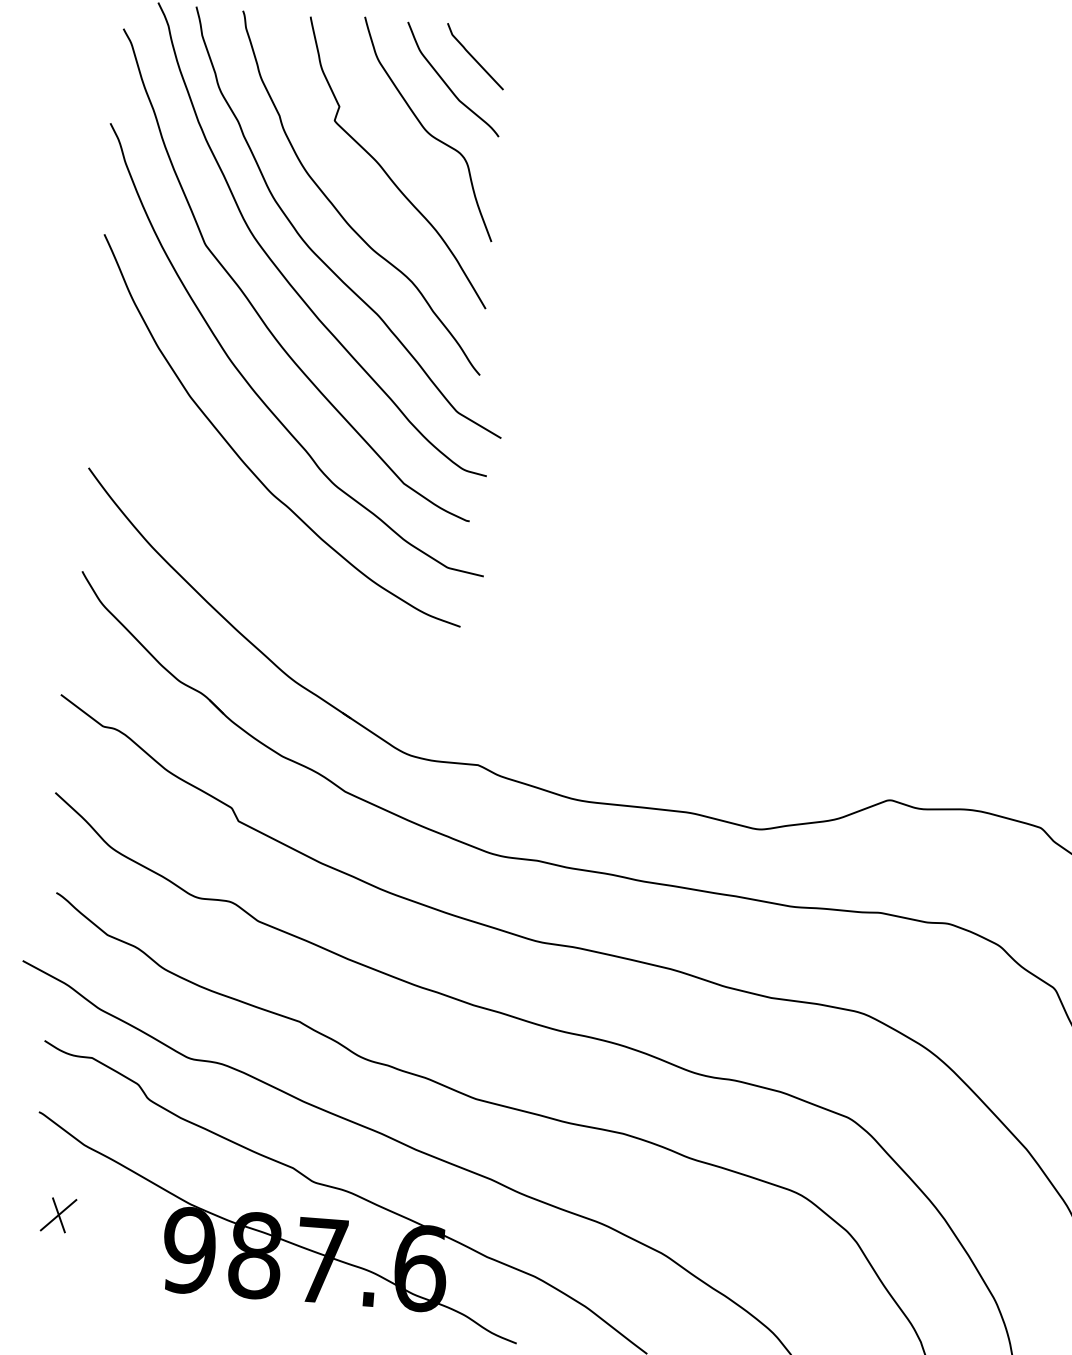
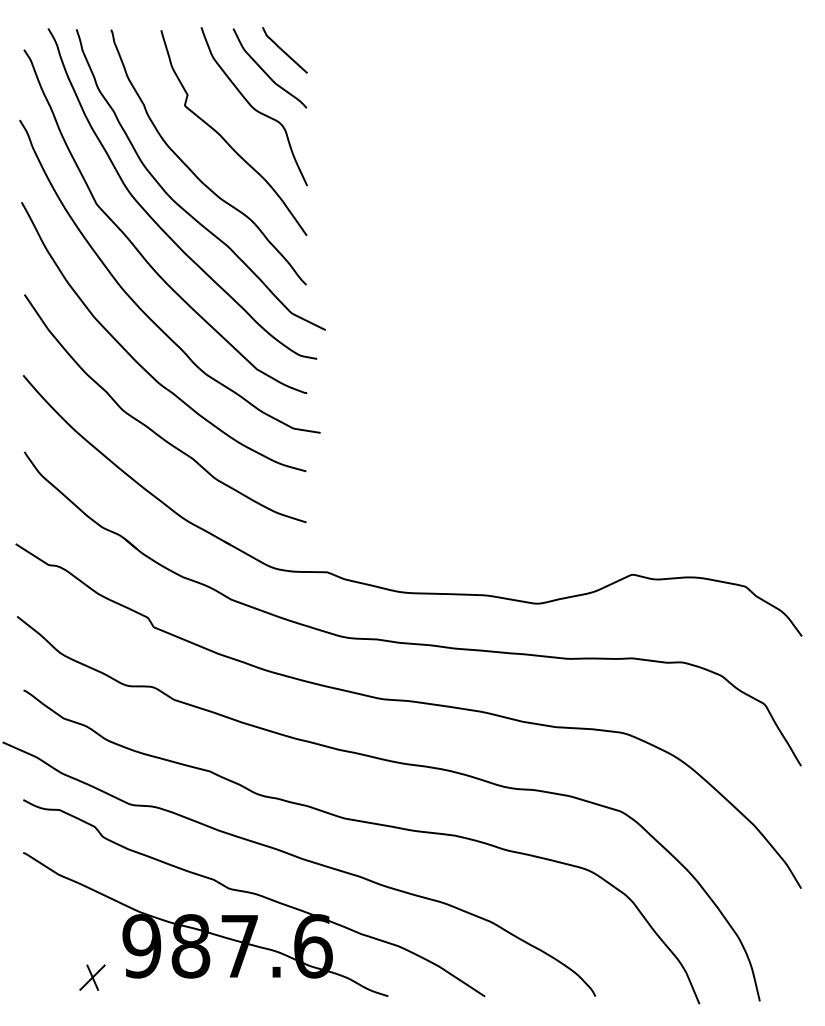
curve: (257, 554) -> (152, 429), added
part: (58, 1214) -> (92, 977), moved

